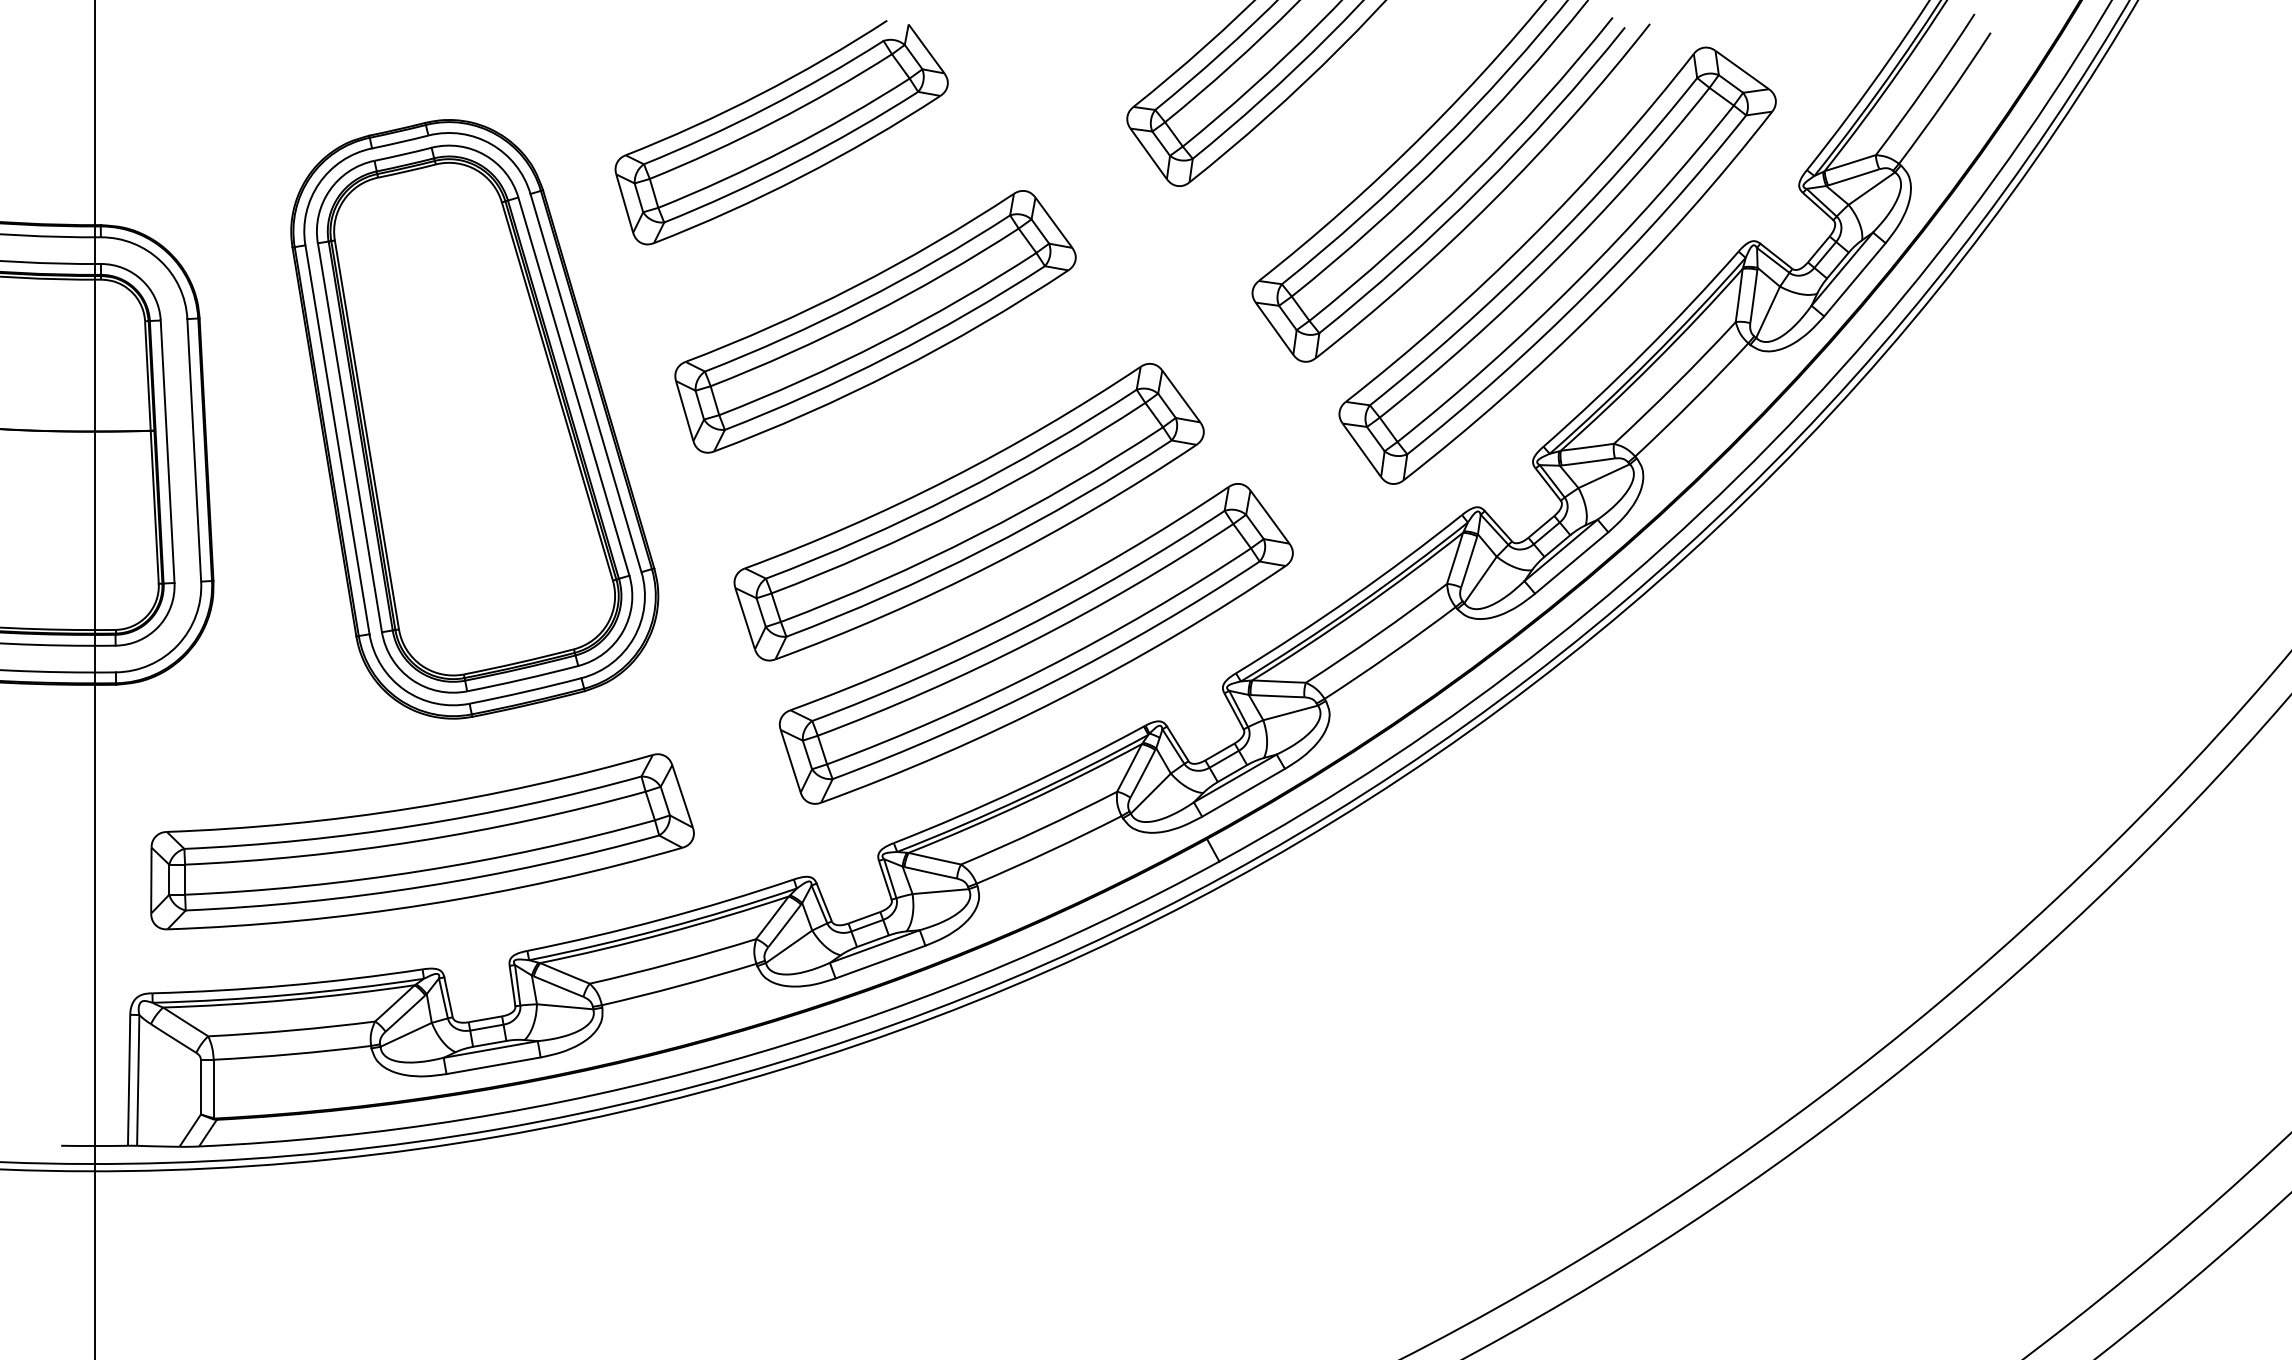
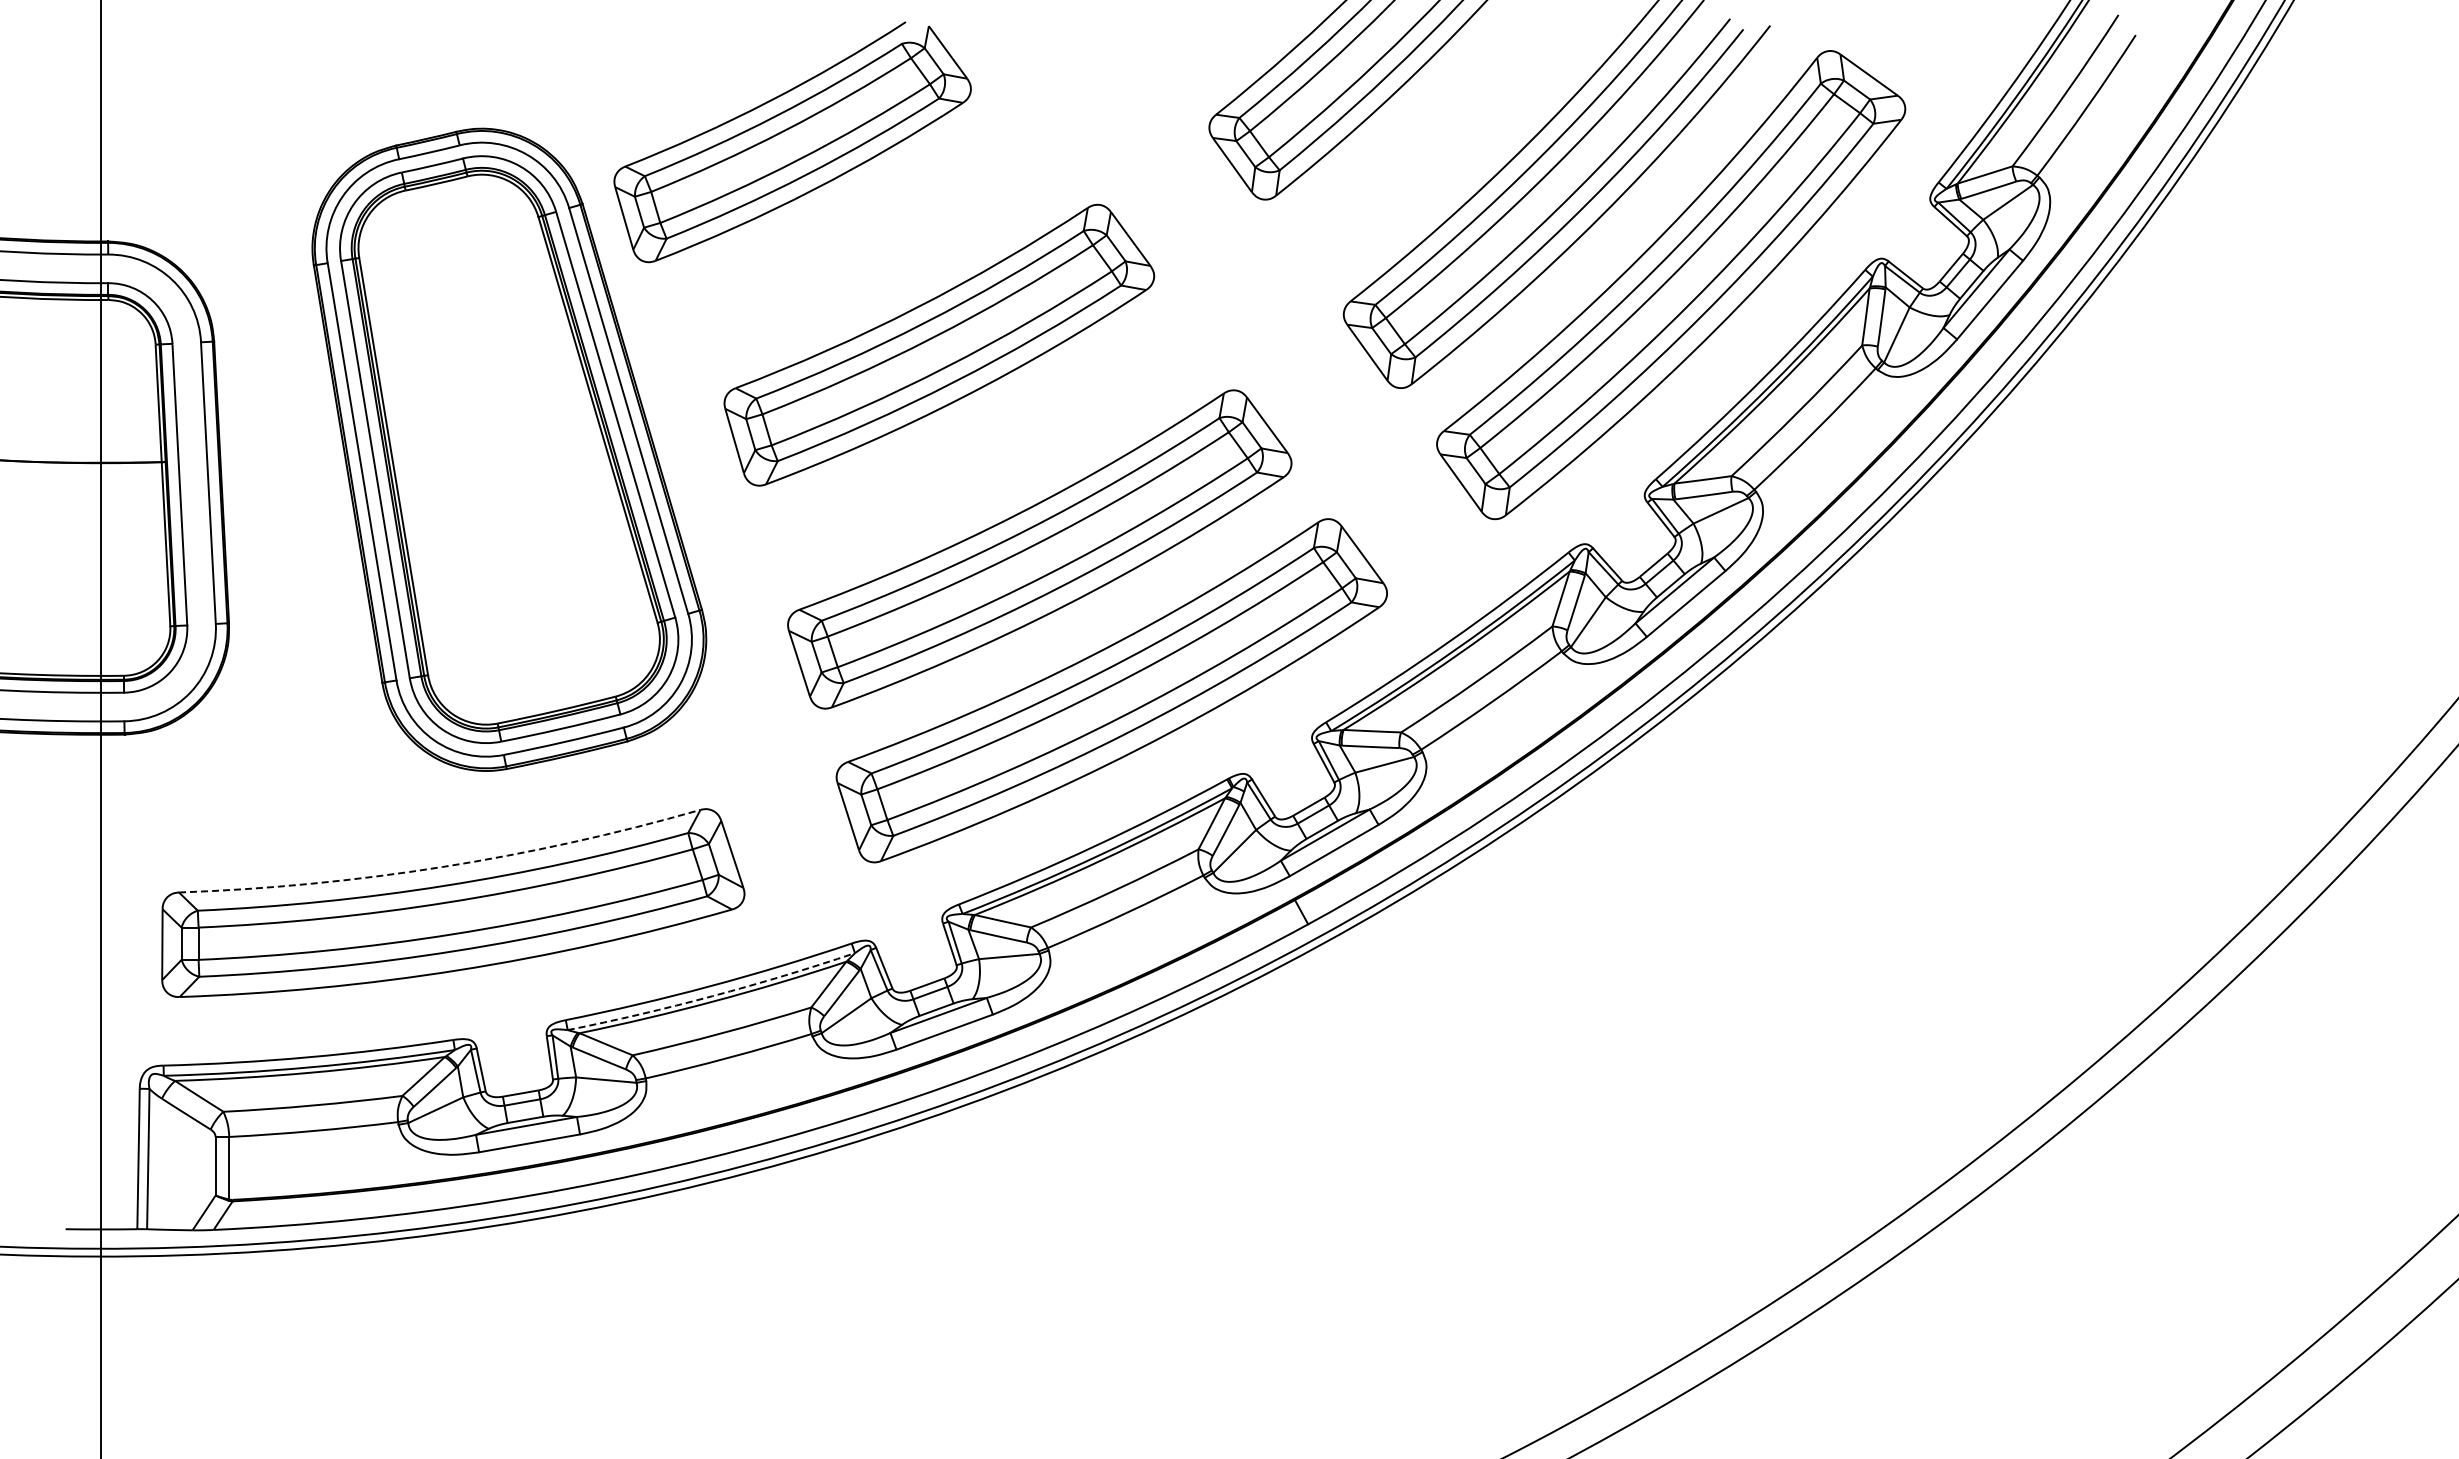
part: (781, 132) -> (792, 142), moved
arc: (412, 808) -> (442, 867), solid -> dashed
arc: (664, 928) -> (712, 996), solid -> dashed

